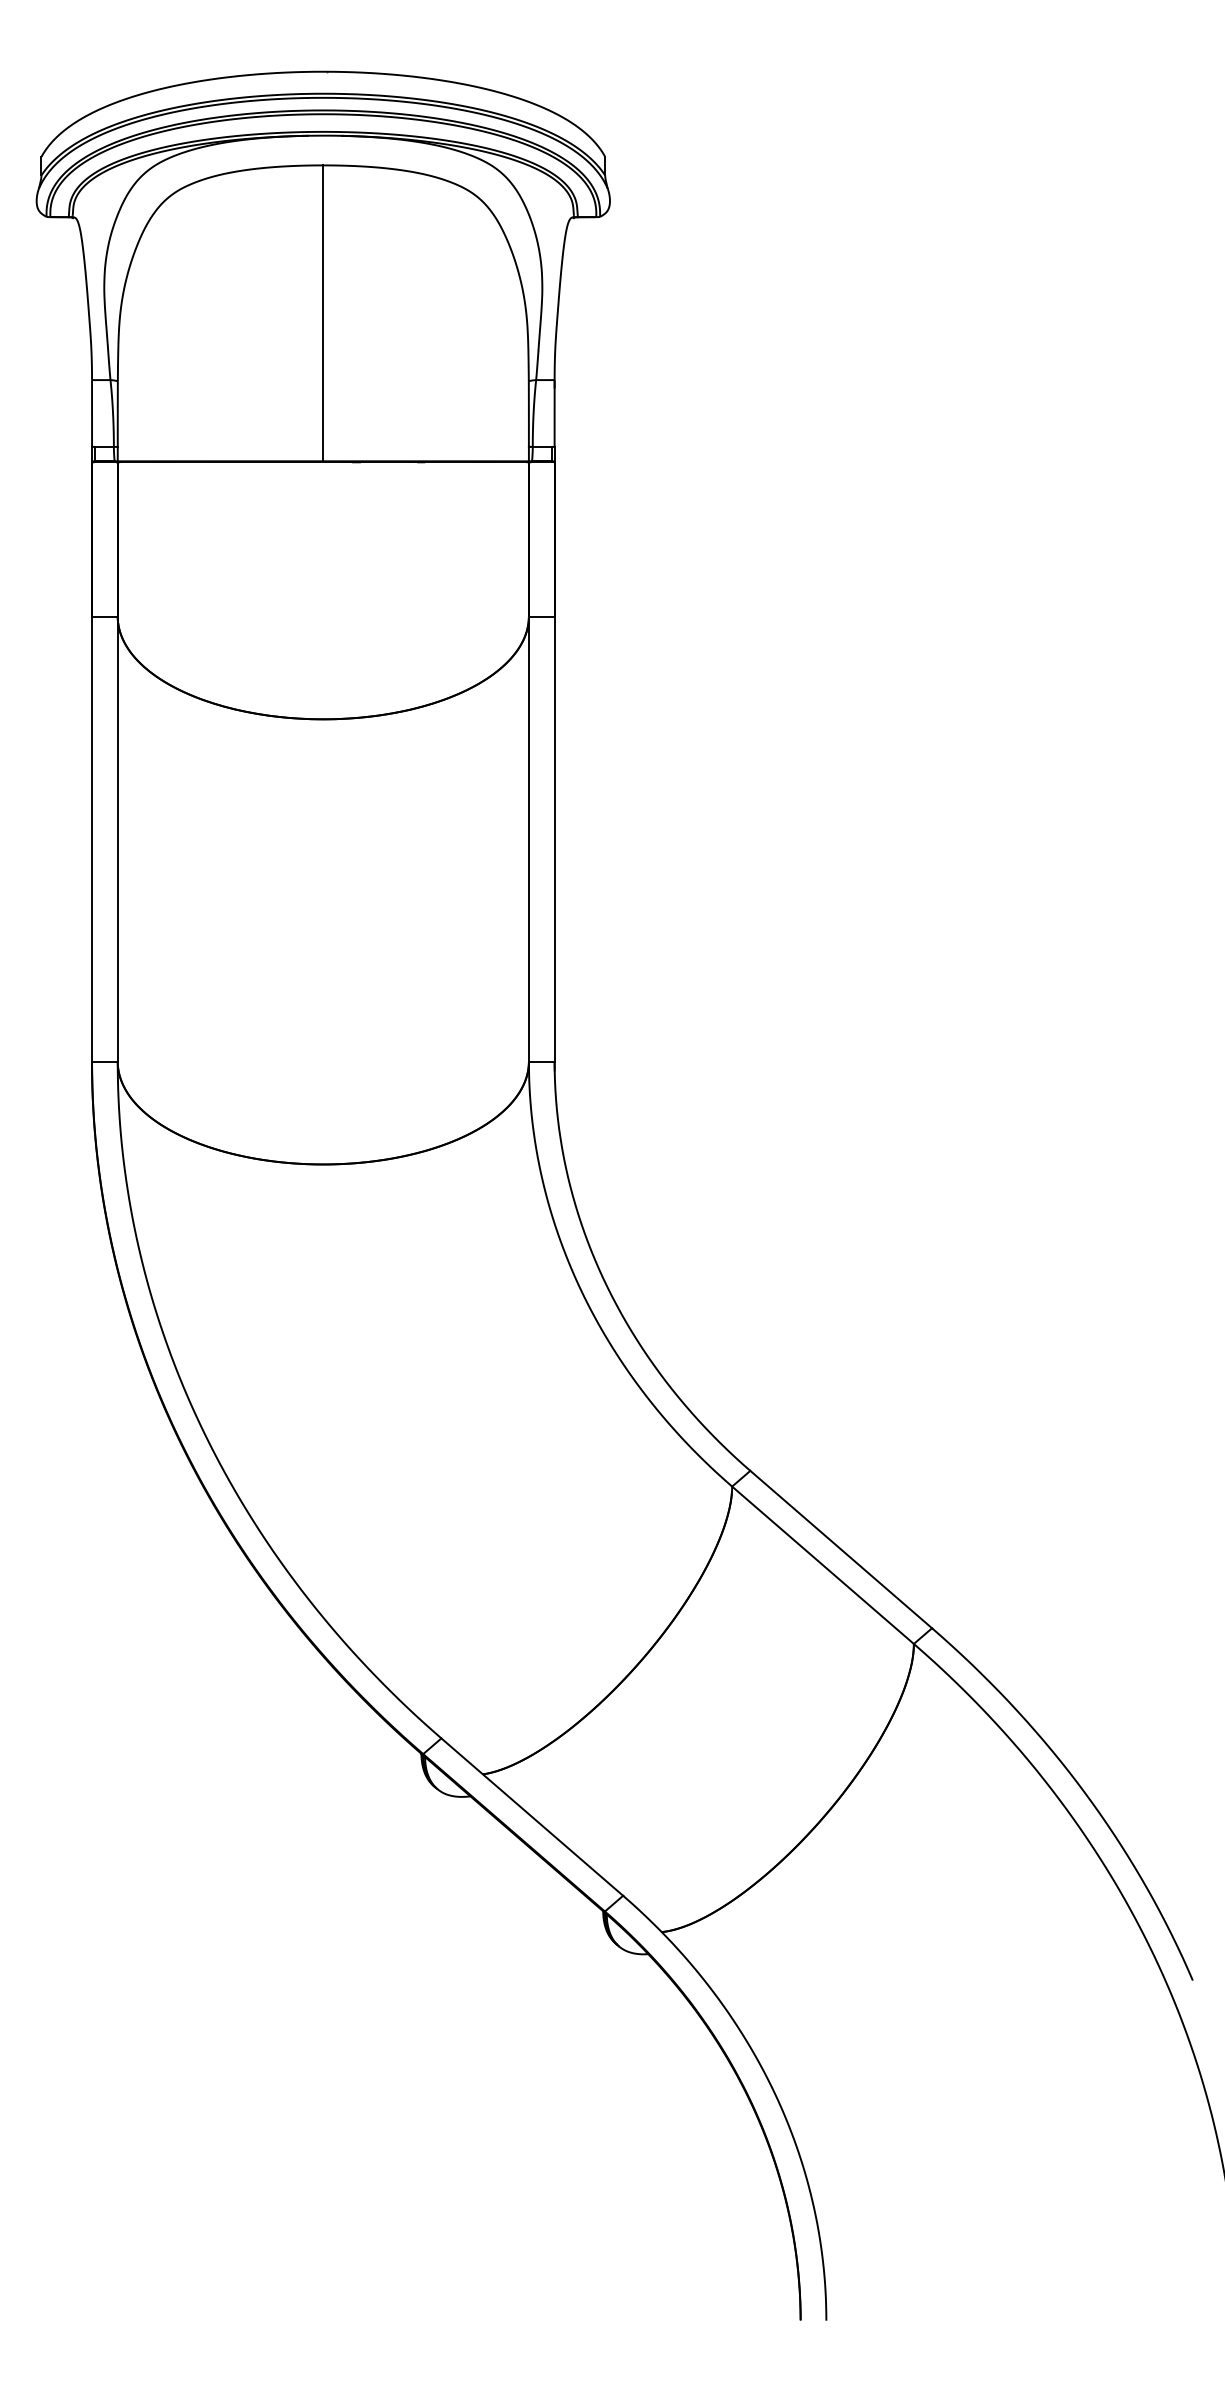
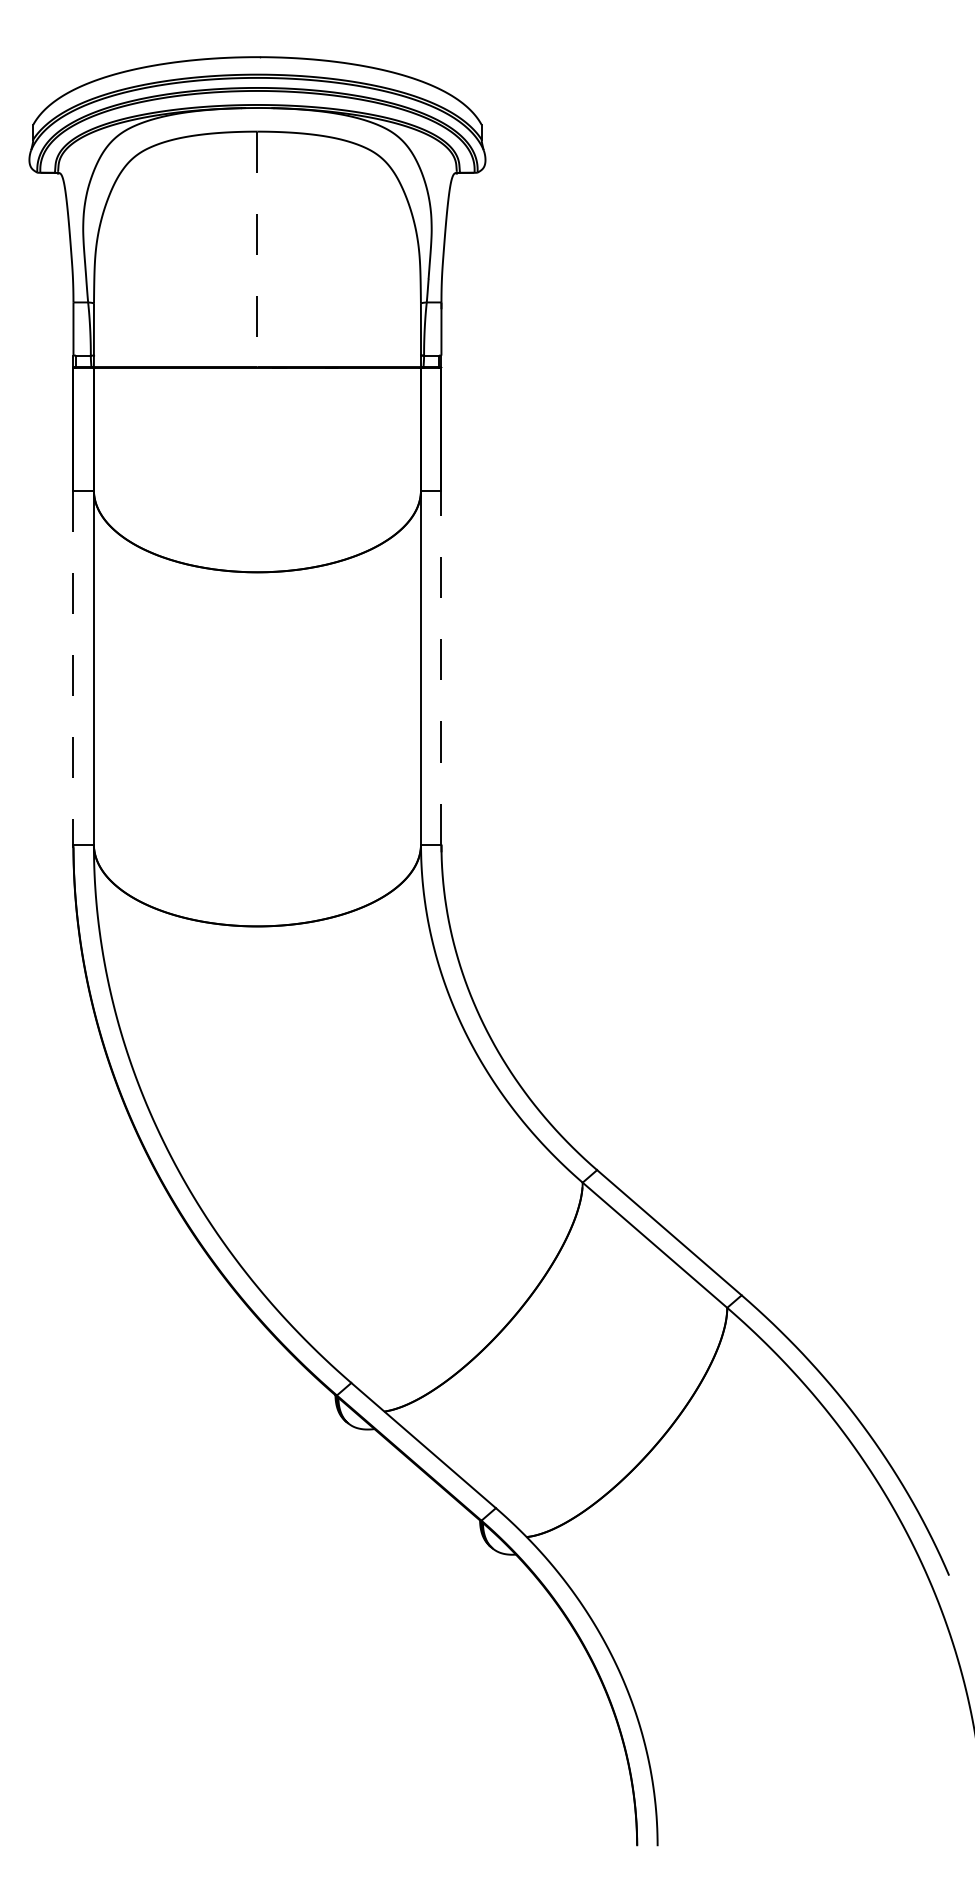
line: (323, 313) -> (257, 249), solid -> dashed
line: (92, 839) -> (73, 667), solid -> dashed
line: (554, 839) -> (441, 667), solid -> dashed

